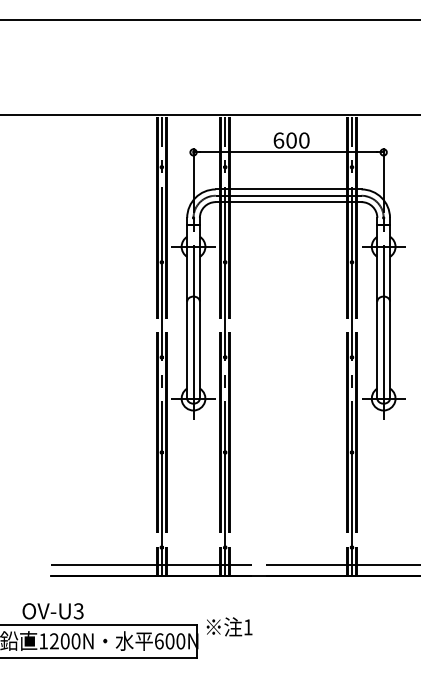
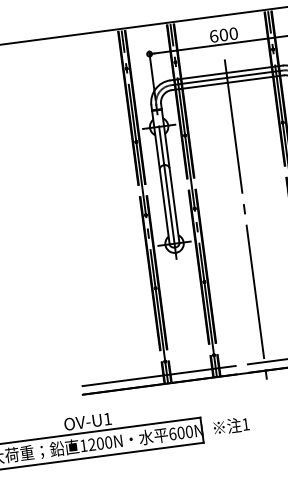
line: (288, 382) -> (246, 221), added
text: (78, 611) -> (107, 419), OV-U3 -> OV-U1
text: (229, 626) -> (231, 425), moved

